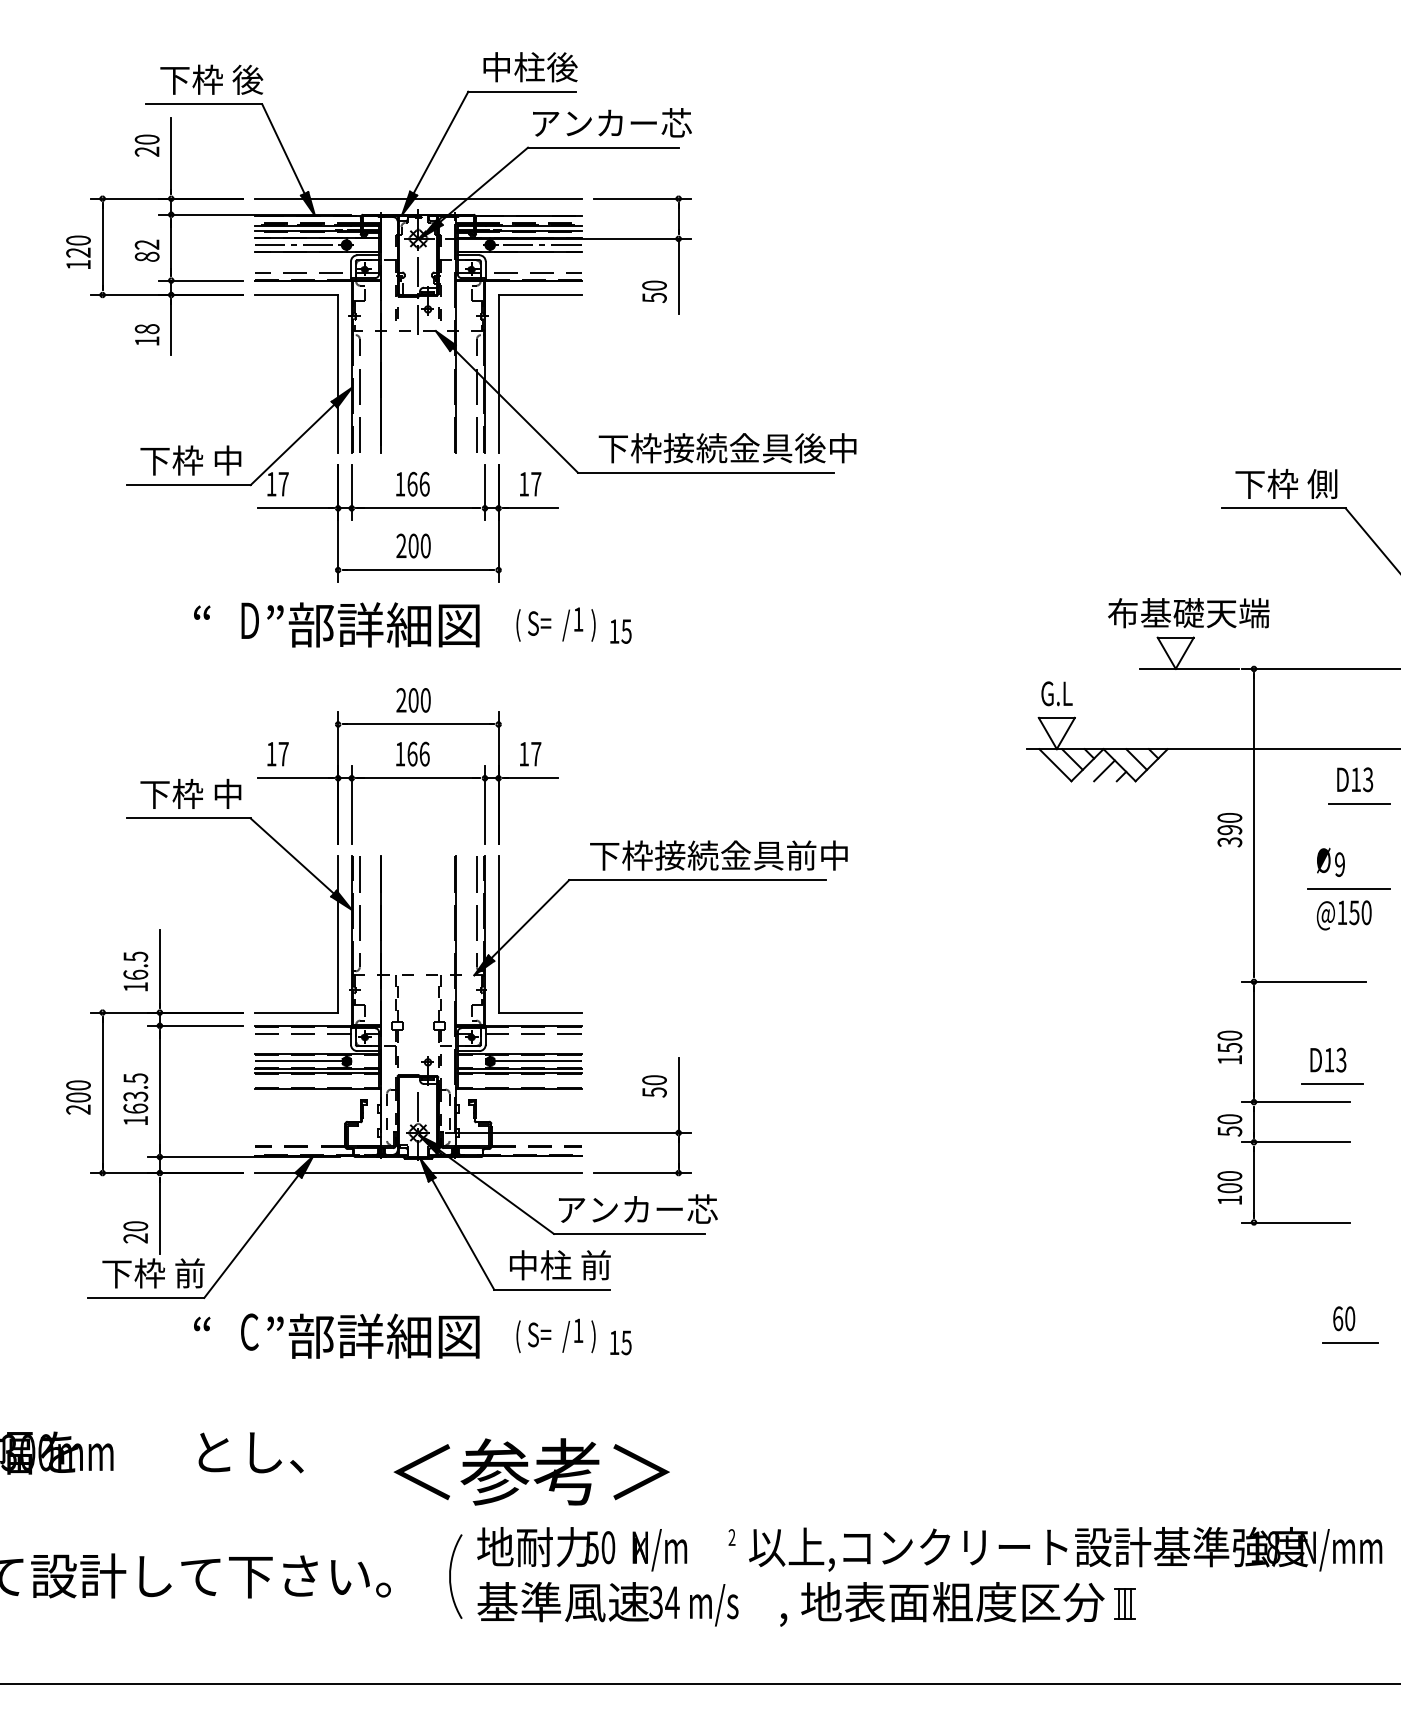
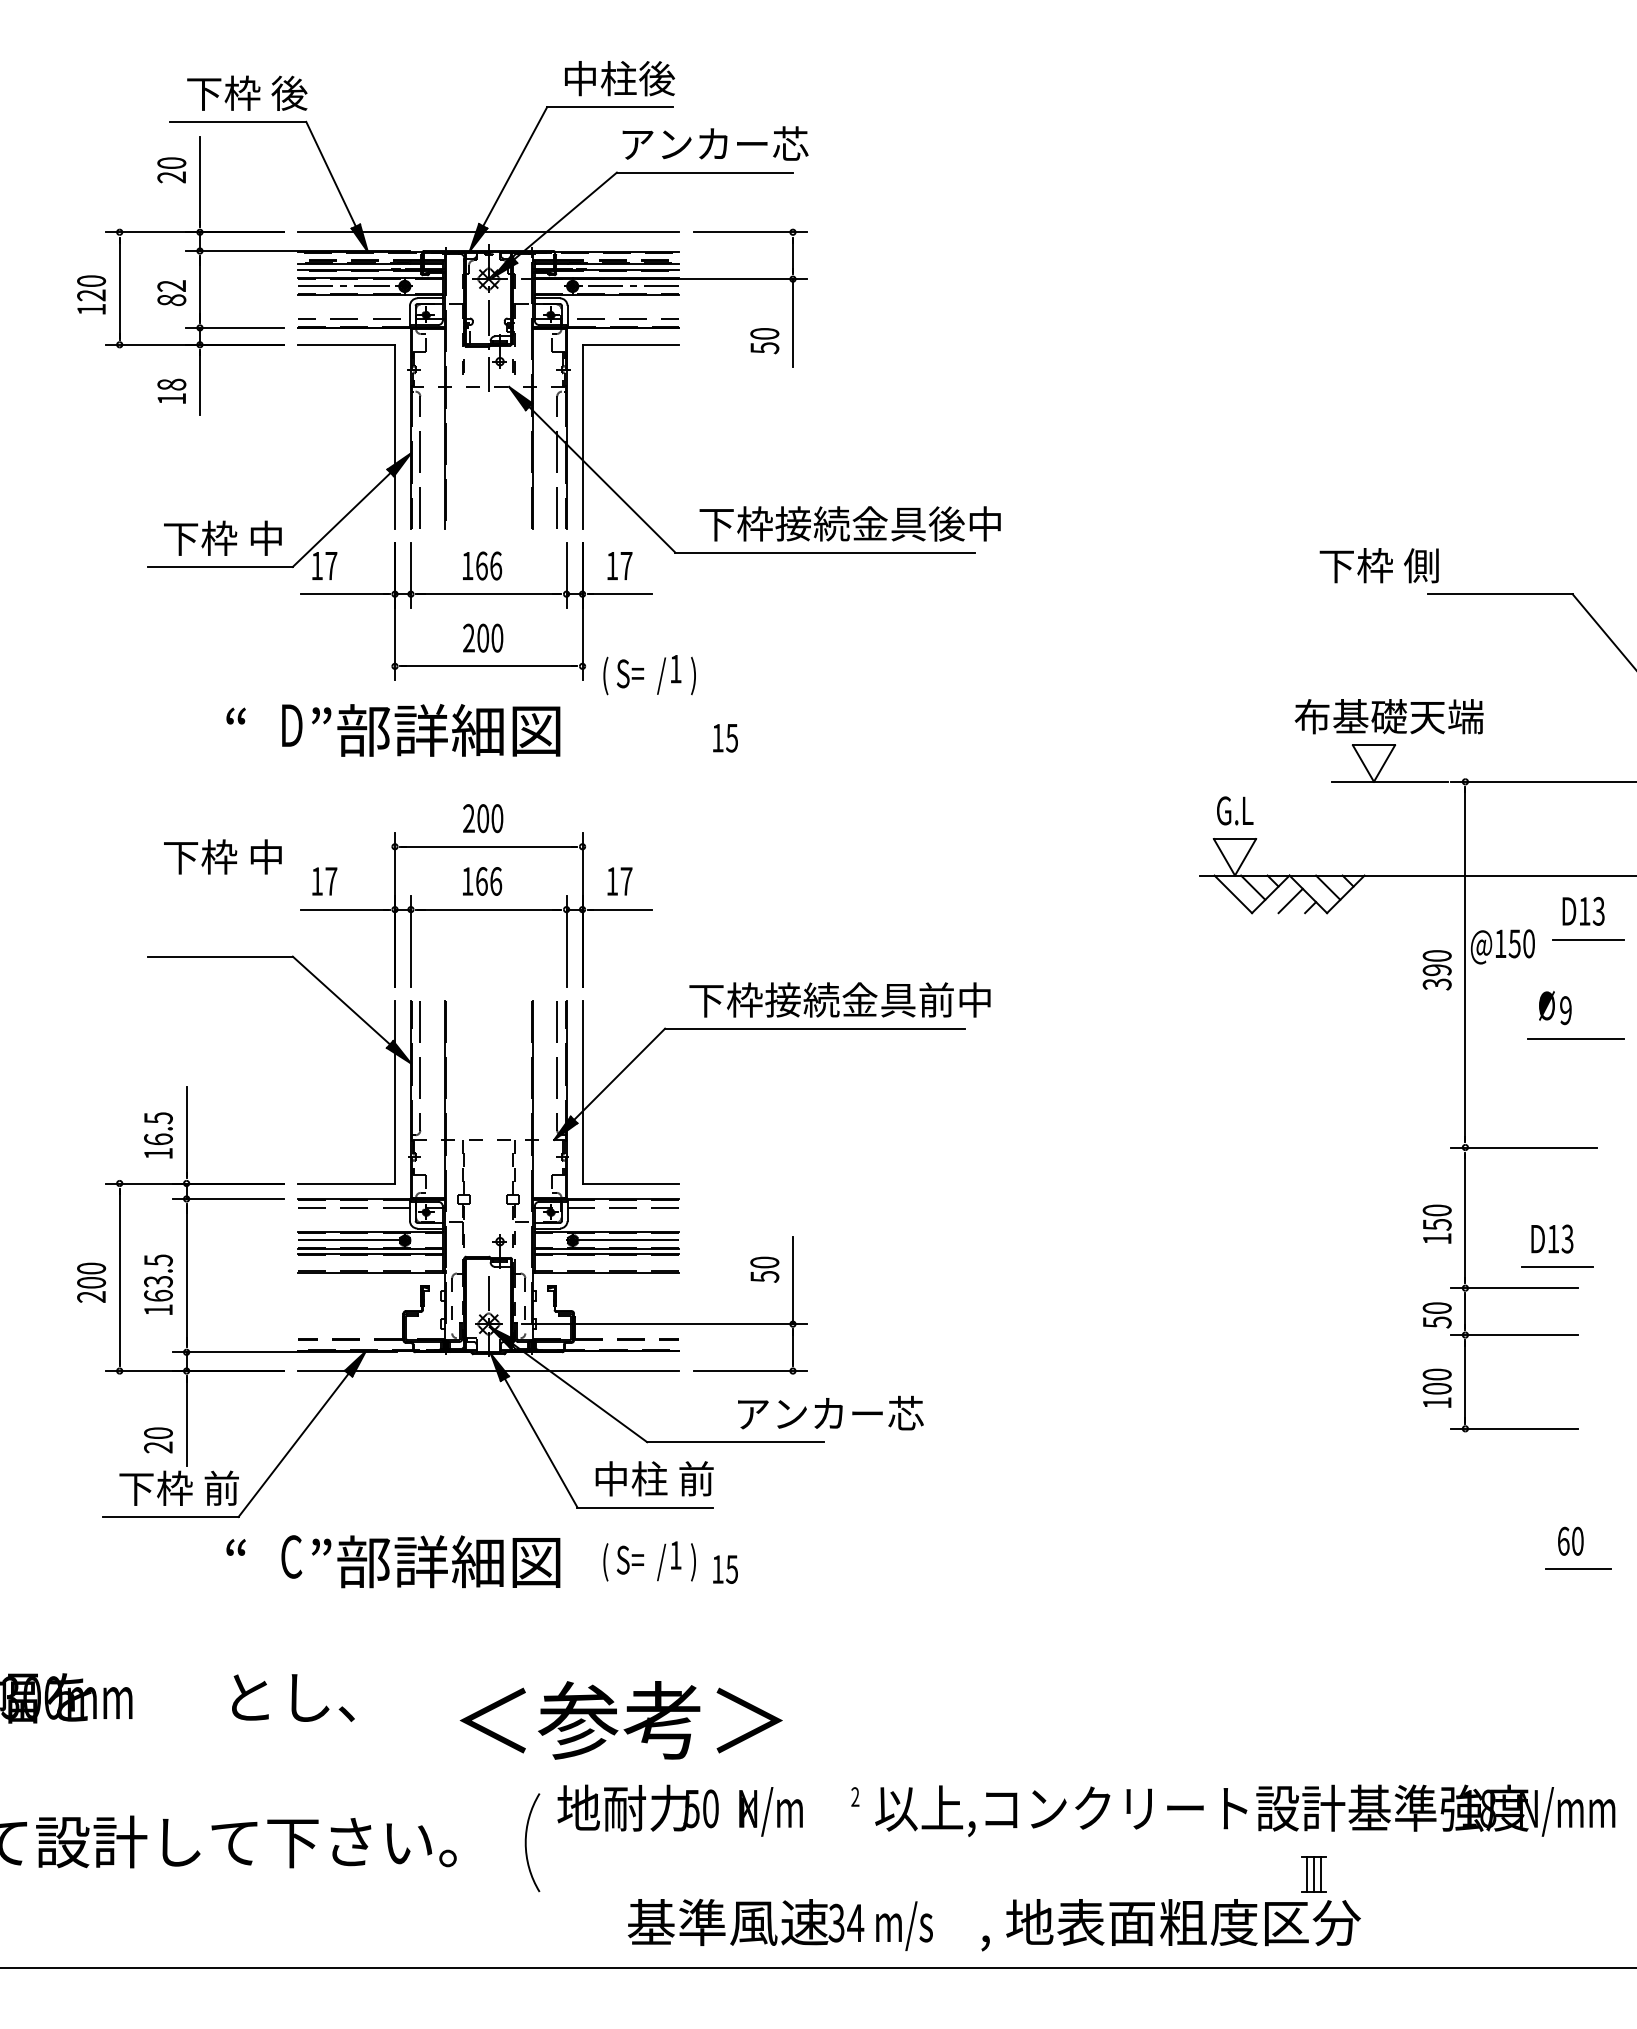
text: (1285, 483) -> (1378, 565), moved
text: (555, 625) -> (649, 675), moved
text: (190, 793) -> (222, 856), moved
text: (1343, 915) -> (1502, 946), moved
text: (638, 1208) -> (830, 1412), moved
text: (790, 1604) -> (993, 1925), moved

